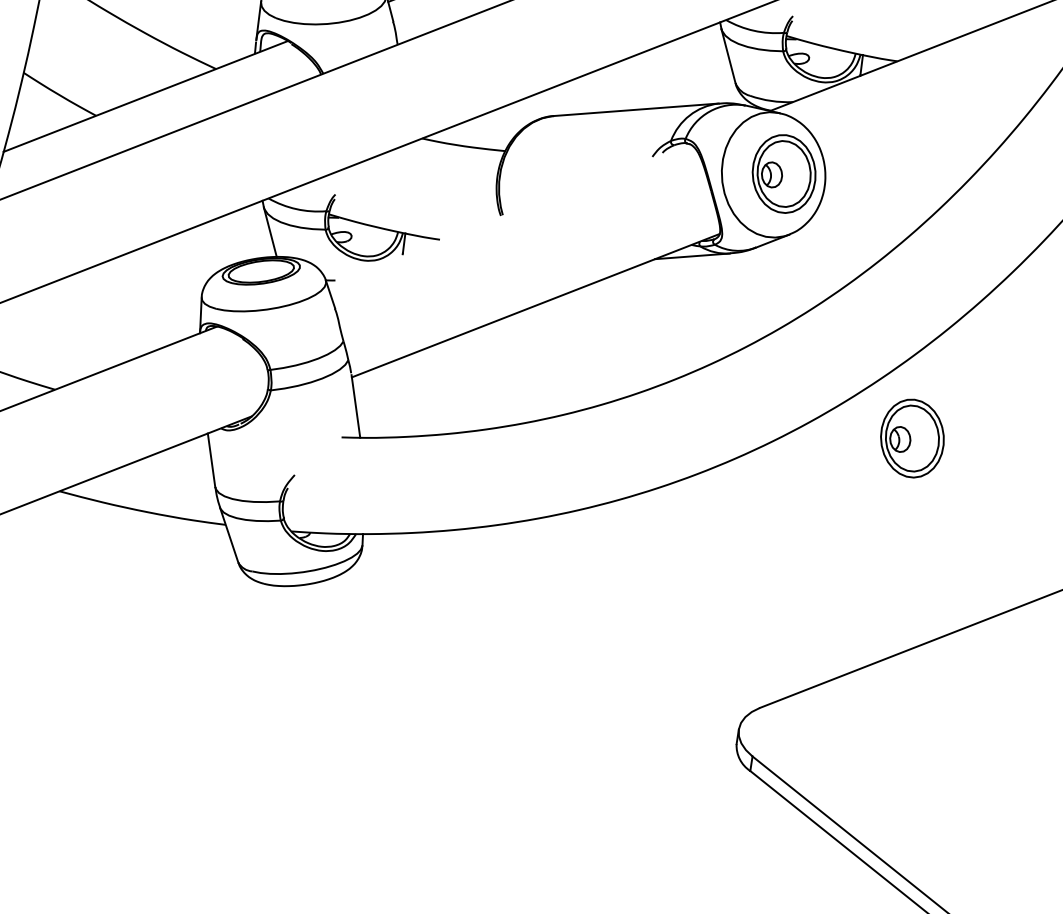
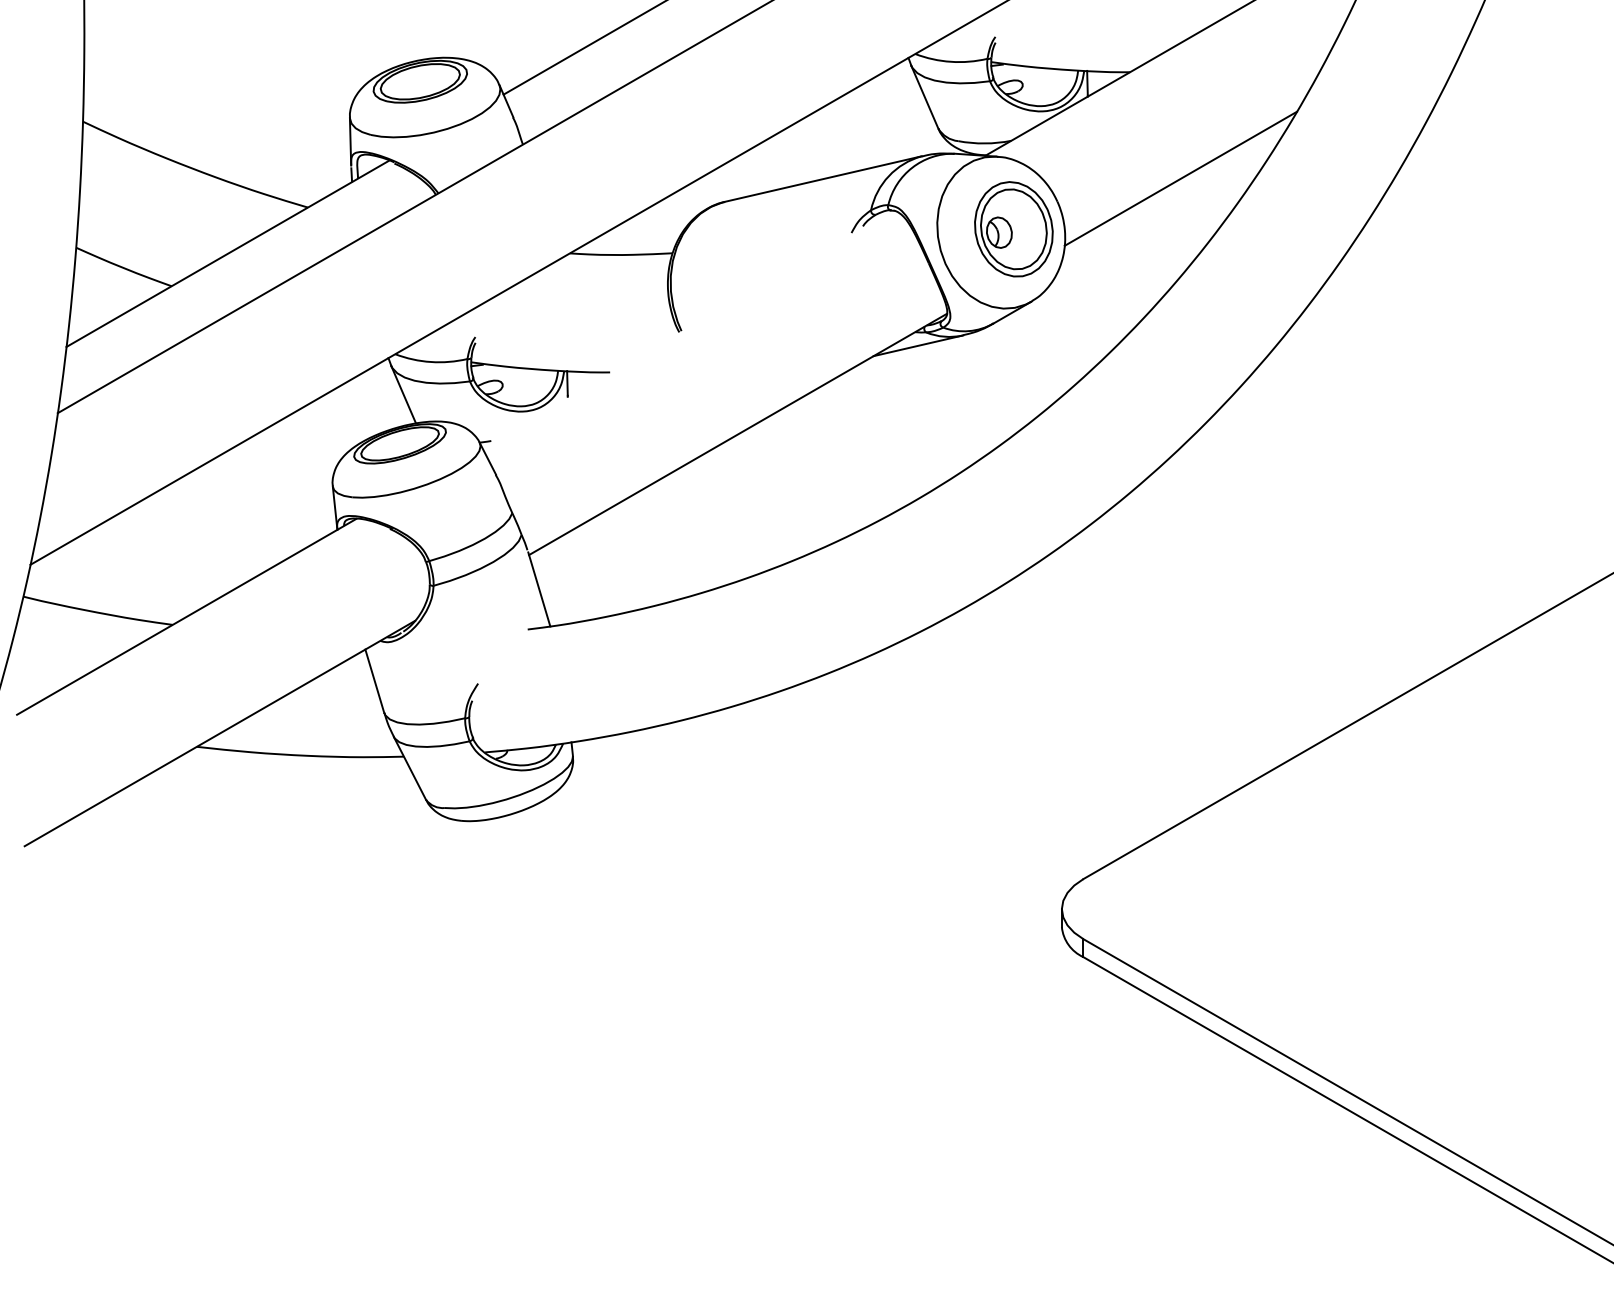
line: (925, 153) -> (1180, 178), added
part: (912, 438) -> (1217, 525), removed

